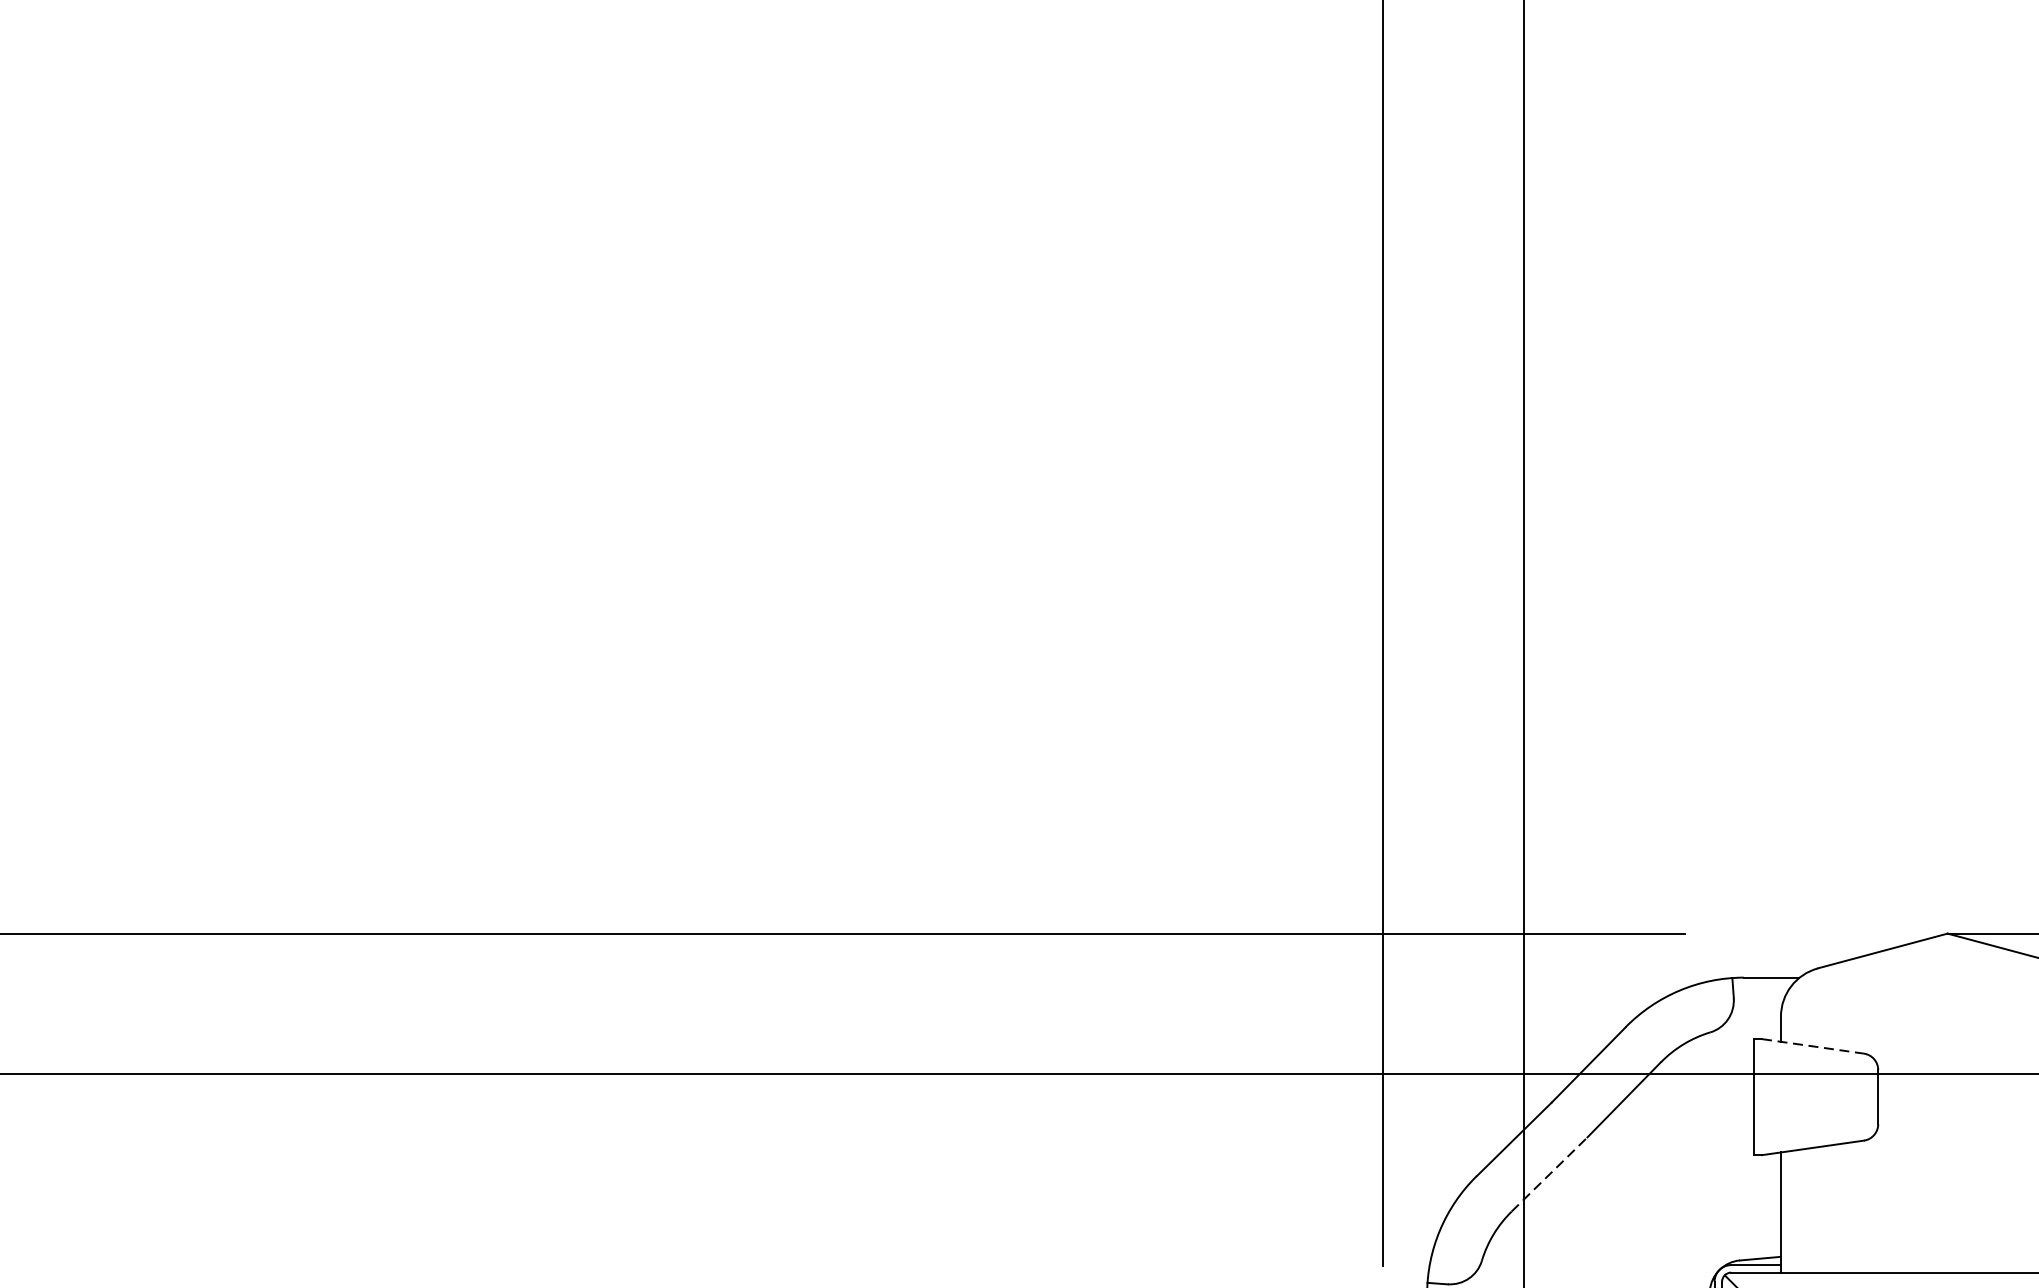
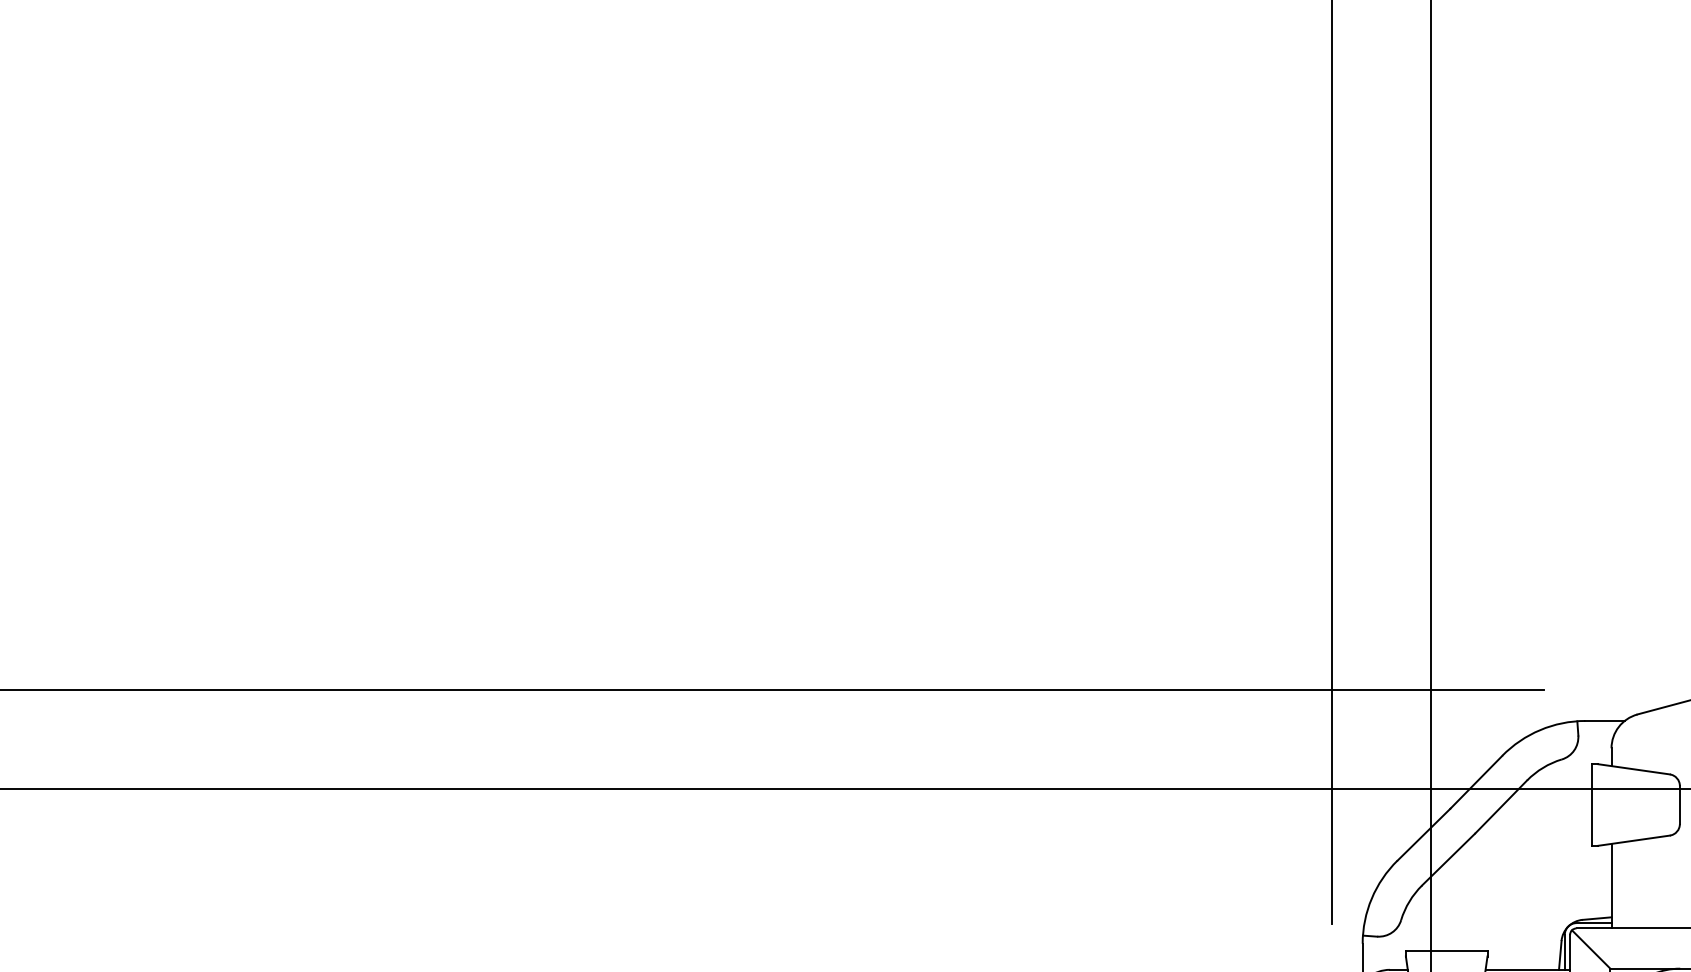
line: (1813, 1046) -> (1634, 769), dashed -> solid
line: (1549, 1174) -> (1448, 859), dashed -> solid

